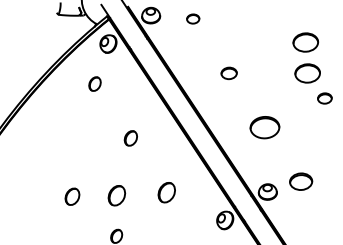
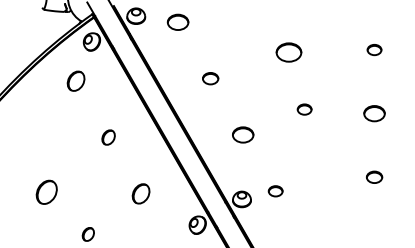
part: (192, 18) -> (177, 21), size x1.67
part: (307, 73) -> (288, 83), removed
part: (94, 83) -> (75, 80), size x1.43
part: (265, 127) -> (243, 134), size x0.71
part: (300, 182) -> (275, 191), size x0.62
part: (116, 195) -> (90, 193), removed
part: (72, 196) -> (46, 191), size x1.43

